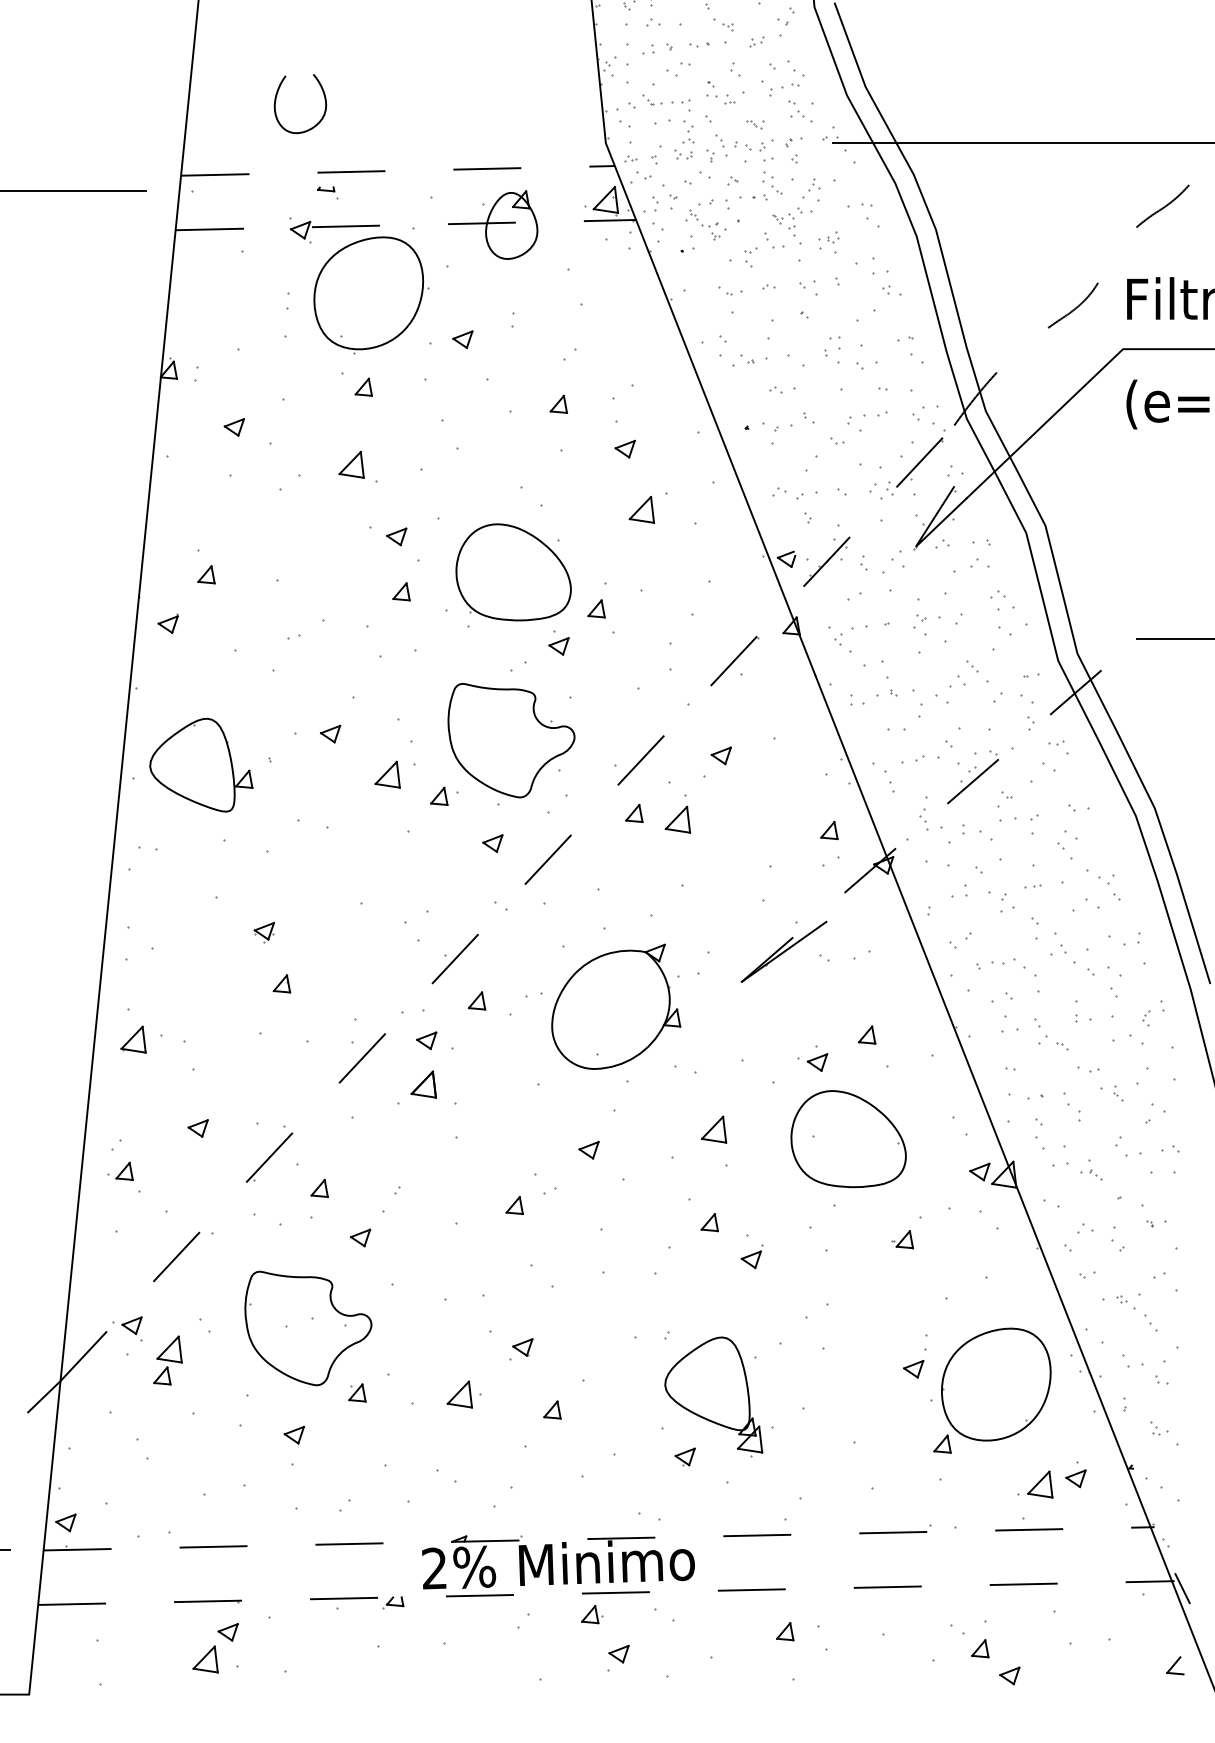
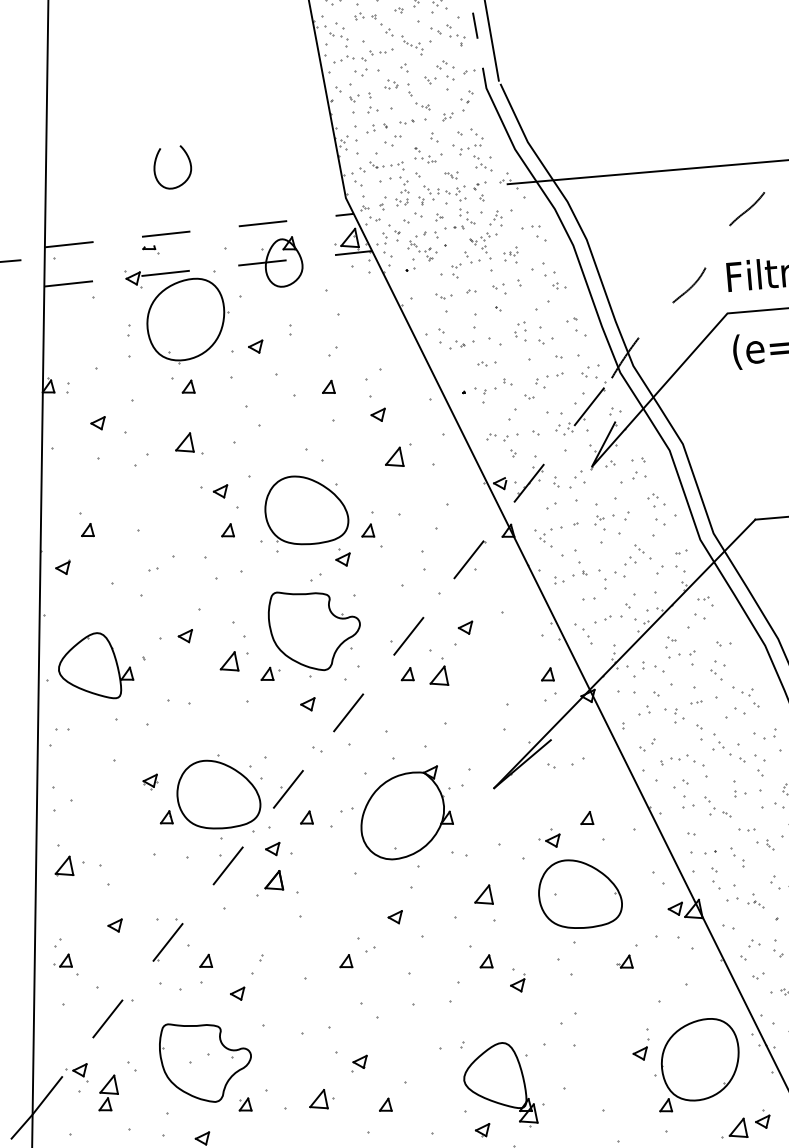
curve: (276, 101) -> (155, 167), moved
line: (939, 810) -> (624, 653), dashed -> solid
part: (357, 957) -> (218, 794), added

